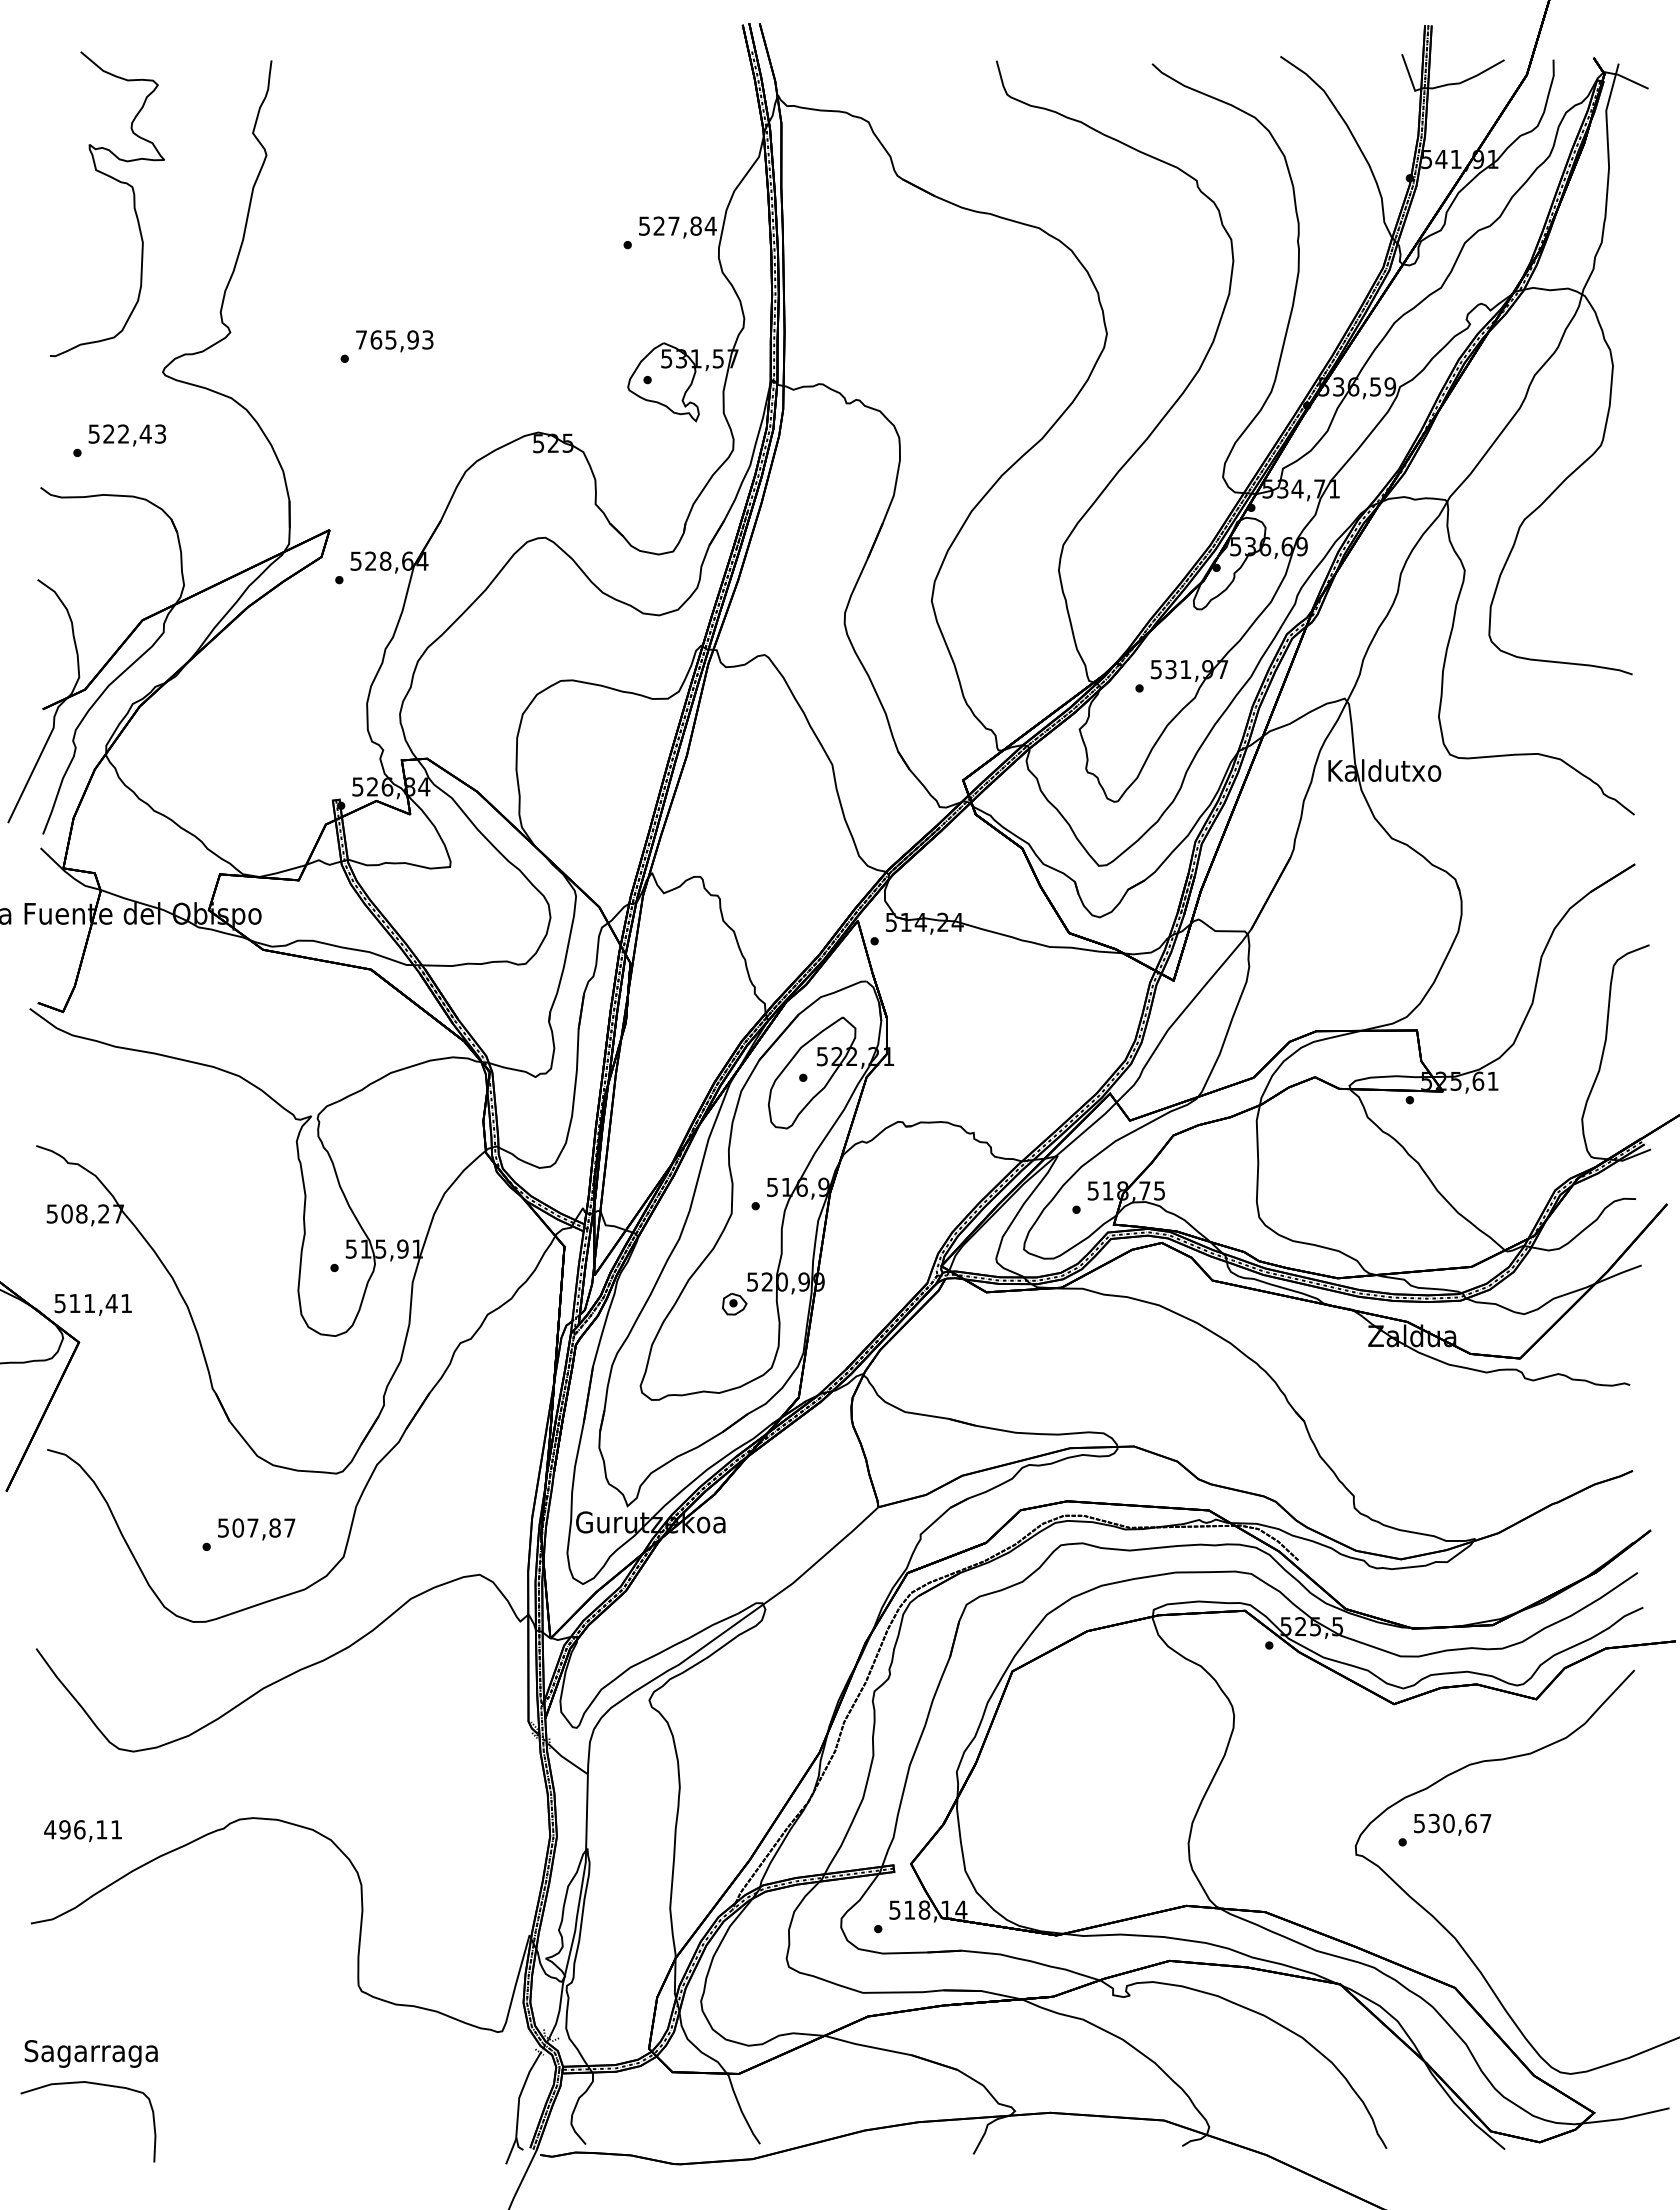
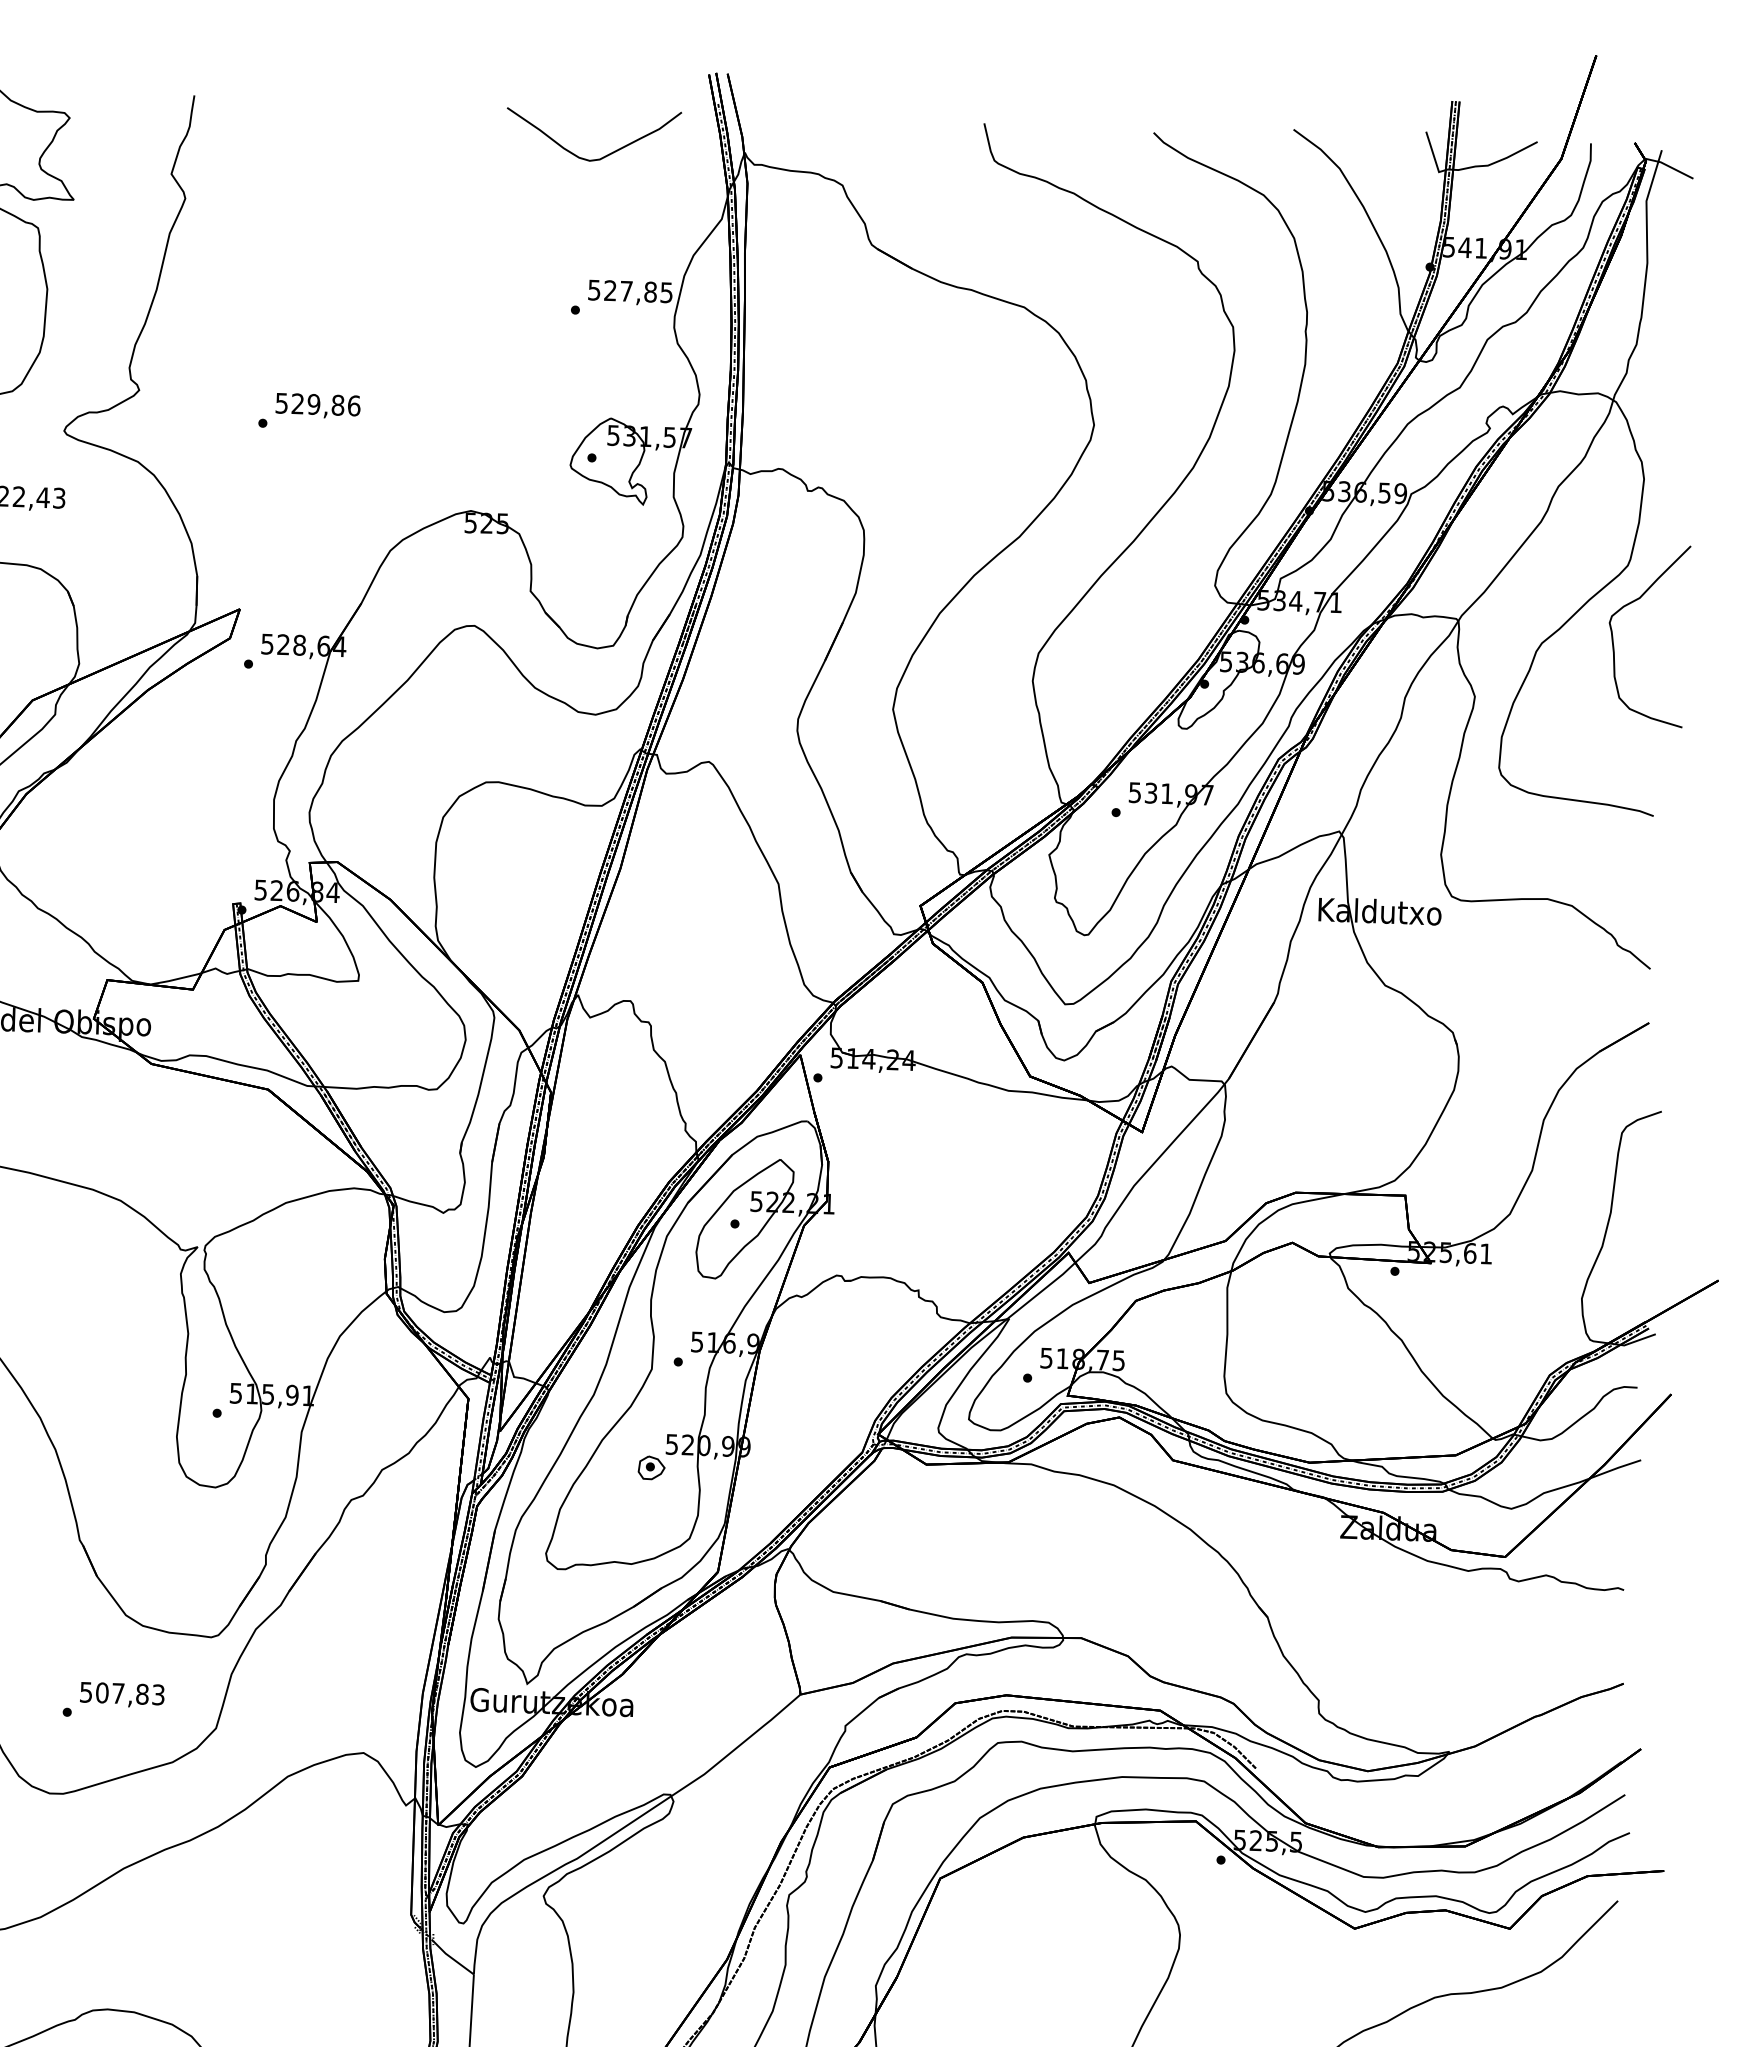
curve: (647, 103) -> (602, 156), added
text: (710, 225) -> (666, 291), 527,84 -> 527,85
text: (394, 339) -> (317, 404), 765,93 -> 529,86
curve: (1590, 514) -> (1613, 640), added
text: (289, 1527) -> (158, 1694), 507,87 -> 507,83

